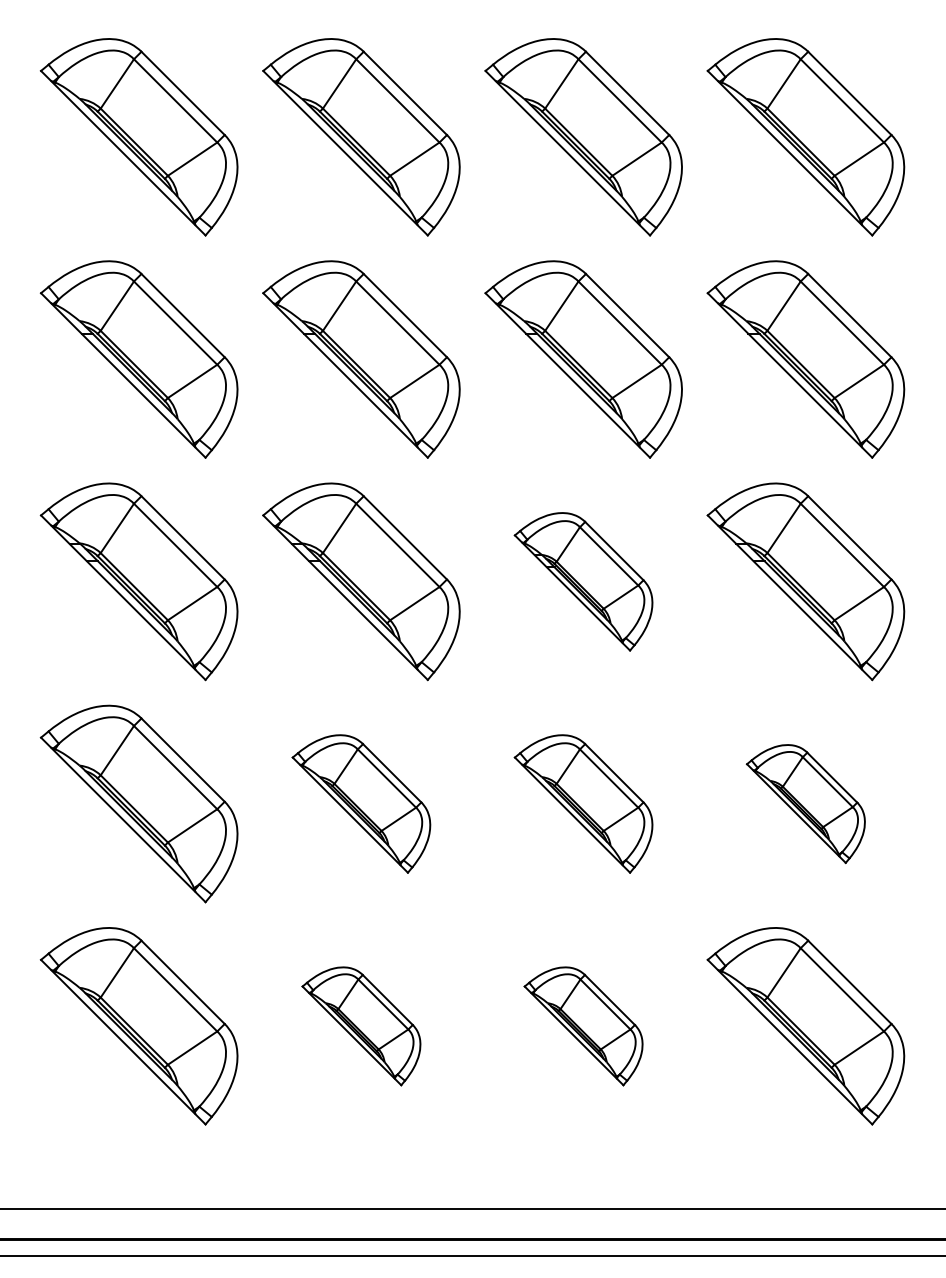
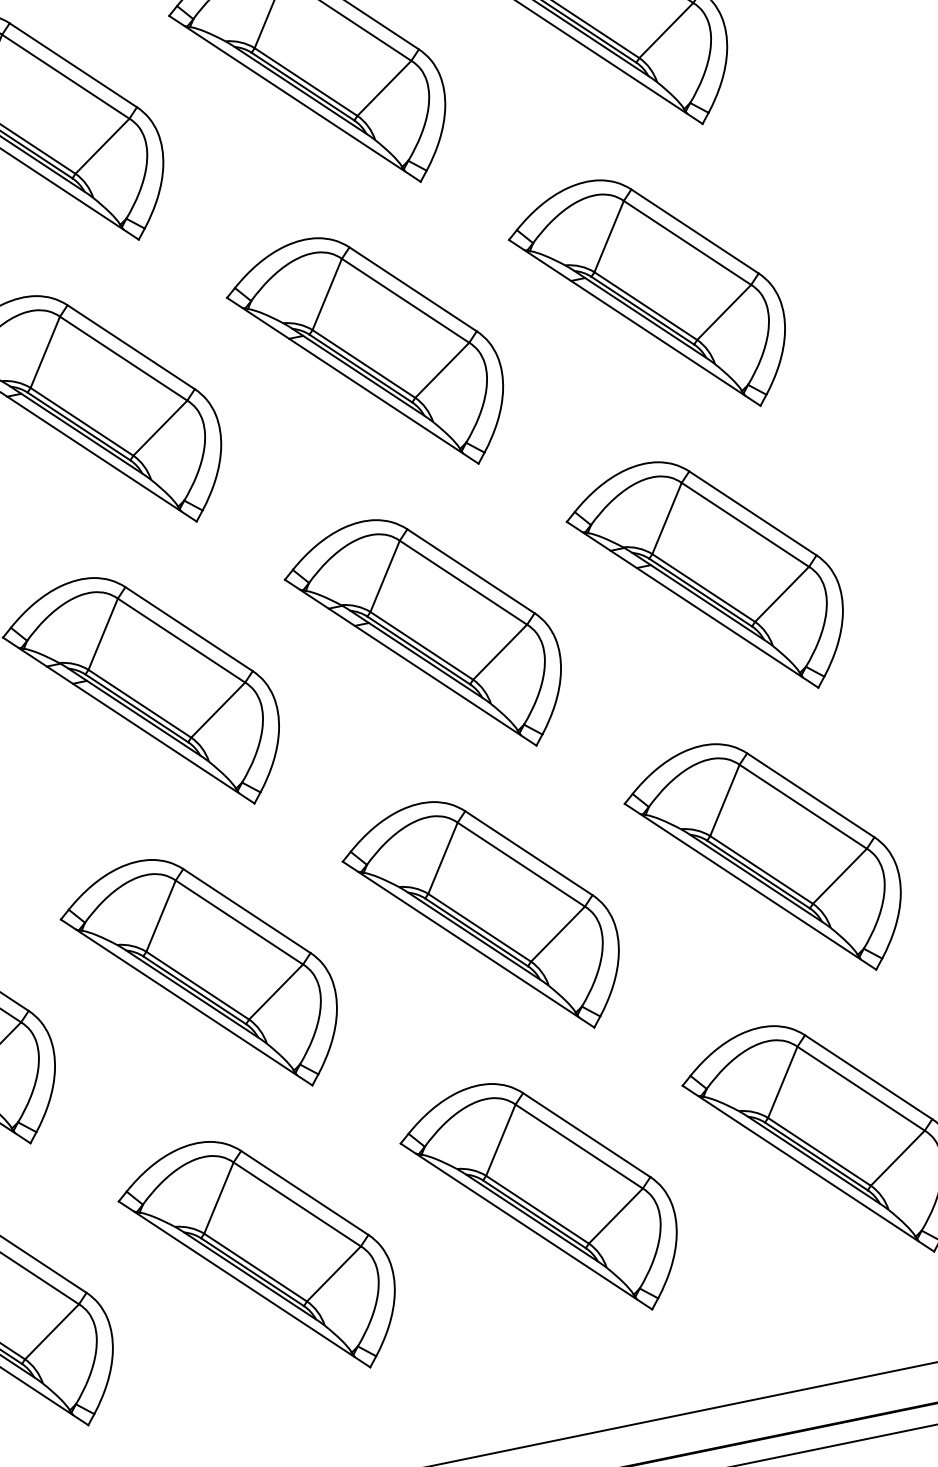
part: (583, 581) -> (426, 638), size x1.43
part: (361, 803) -> (202, 977), size x1.43
part: (583, 803) -> (484, 919), size x1.43
part: (805, 803) -> (765, 861), size x1.67
part: (361, 1026) -> (260, 1260), size x1.67
part: (583, 1026) -> (542, 1202), size x1.67

